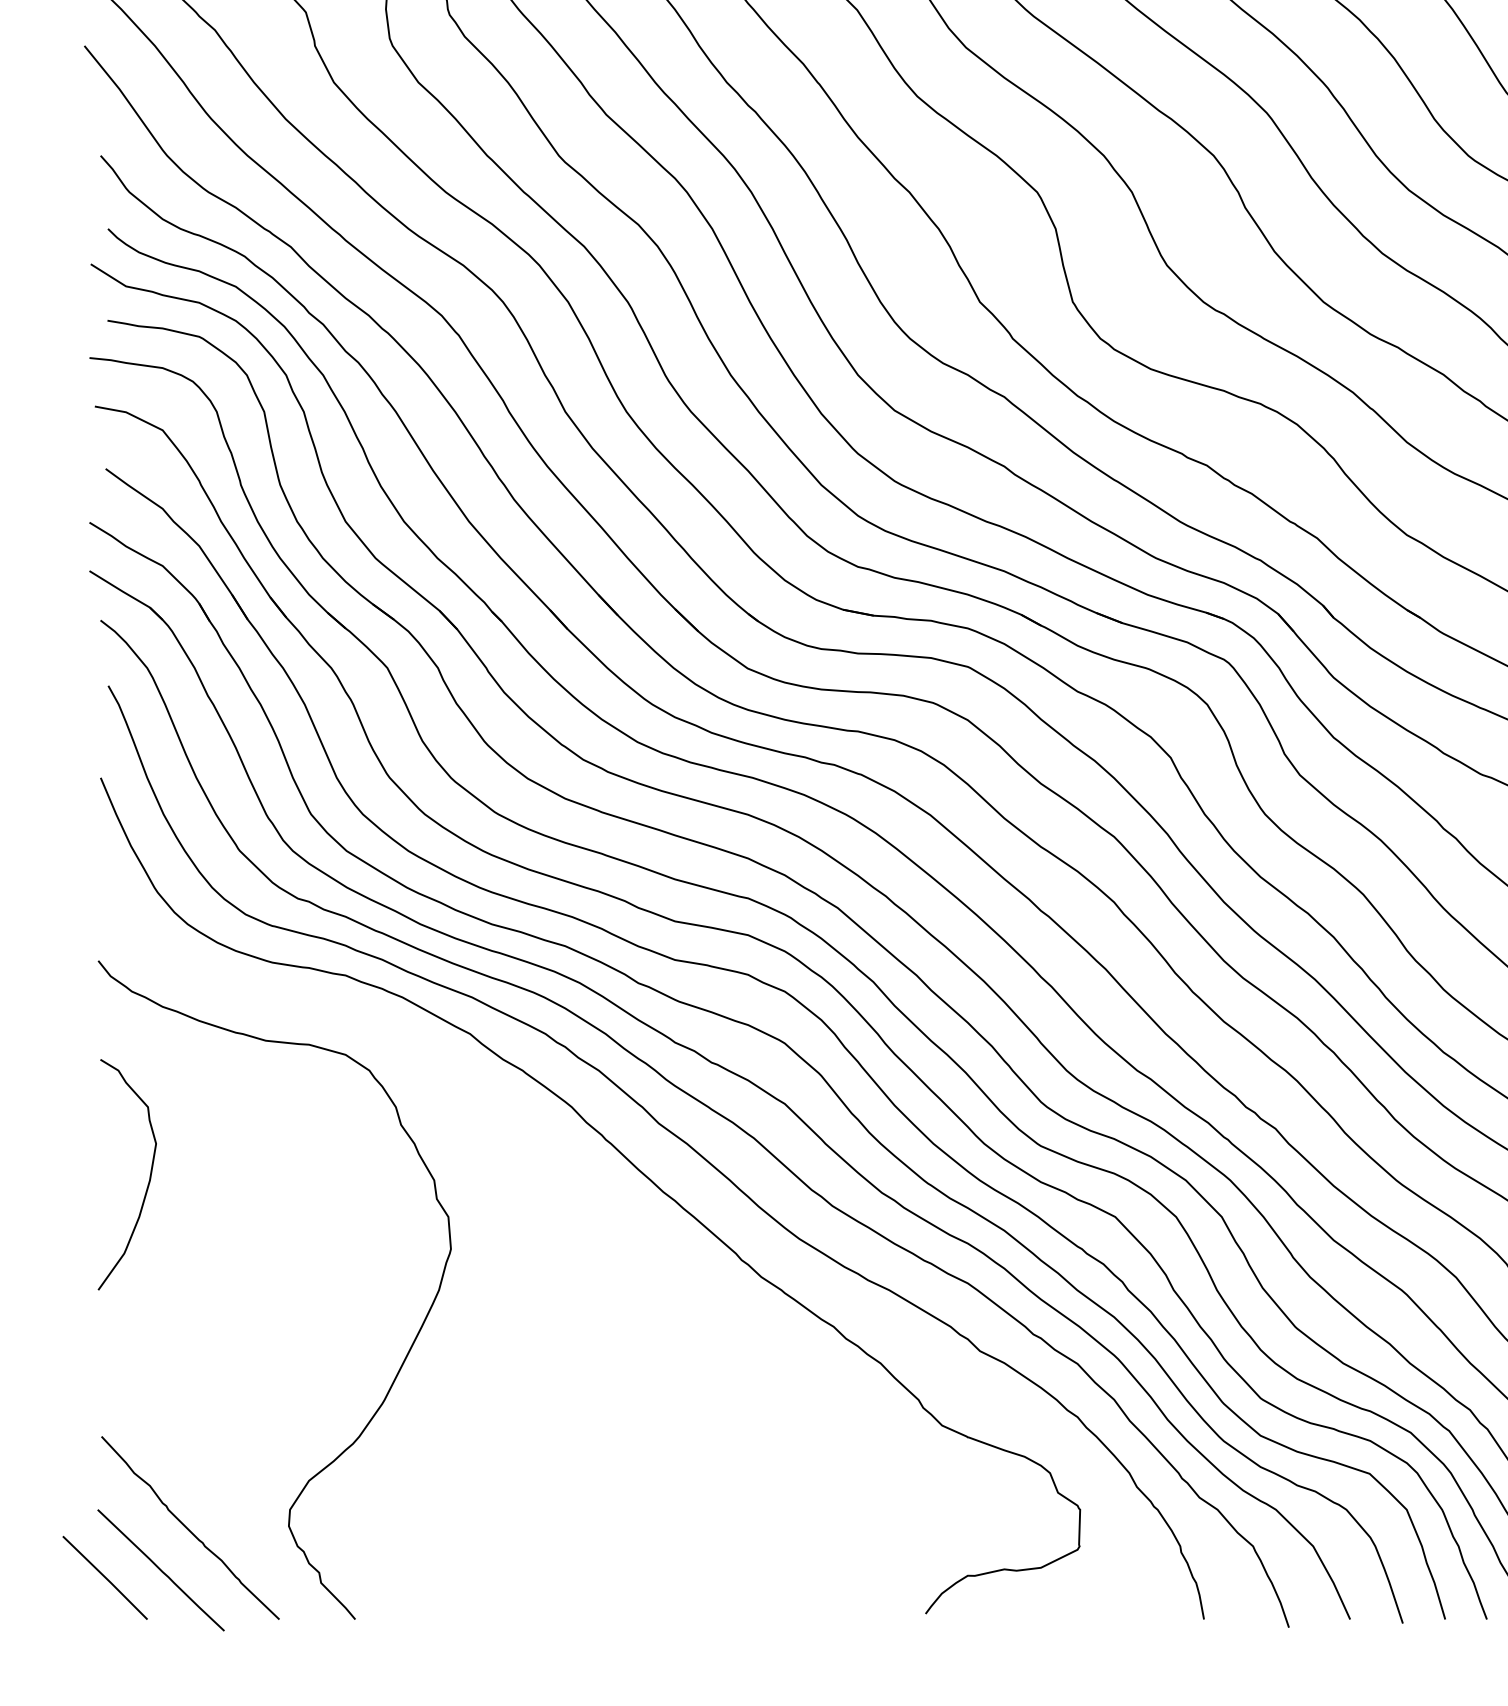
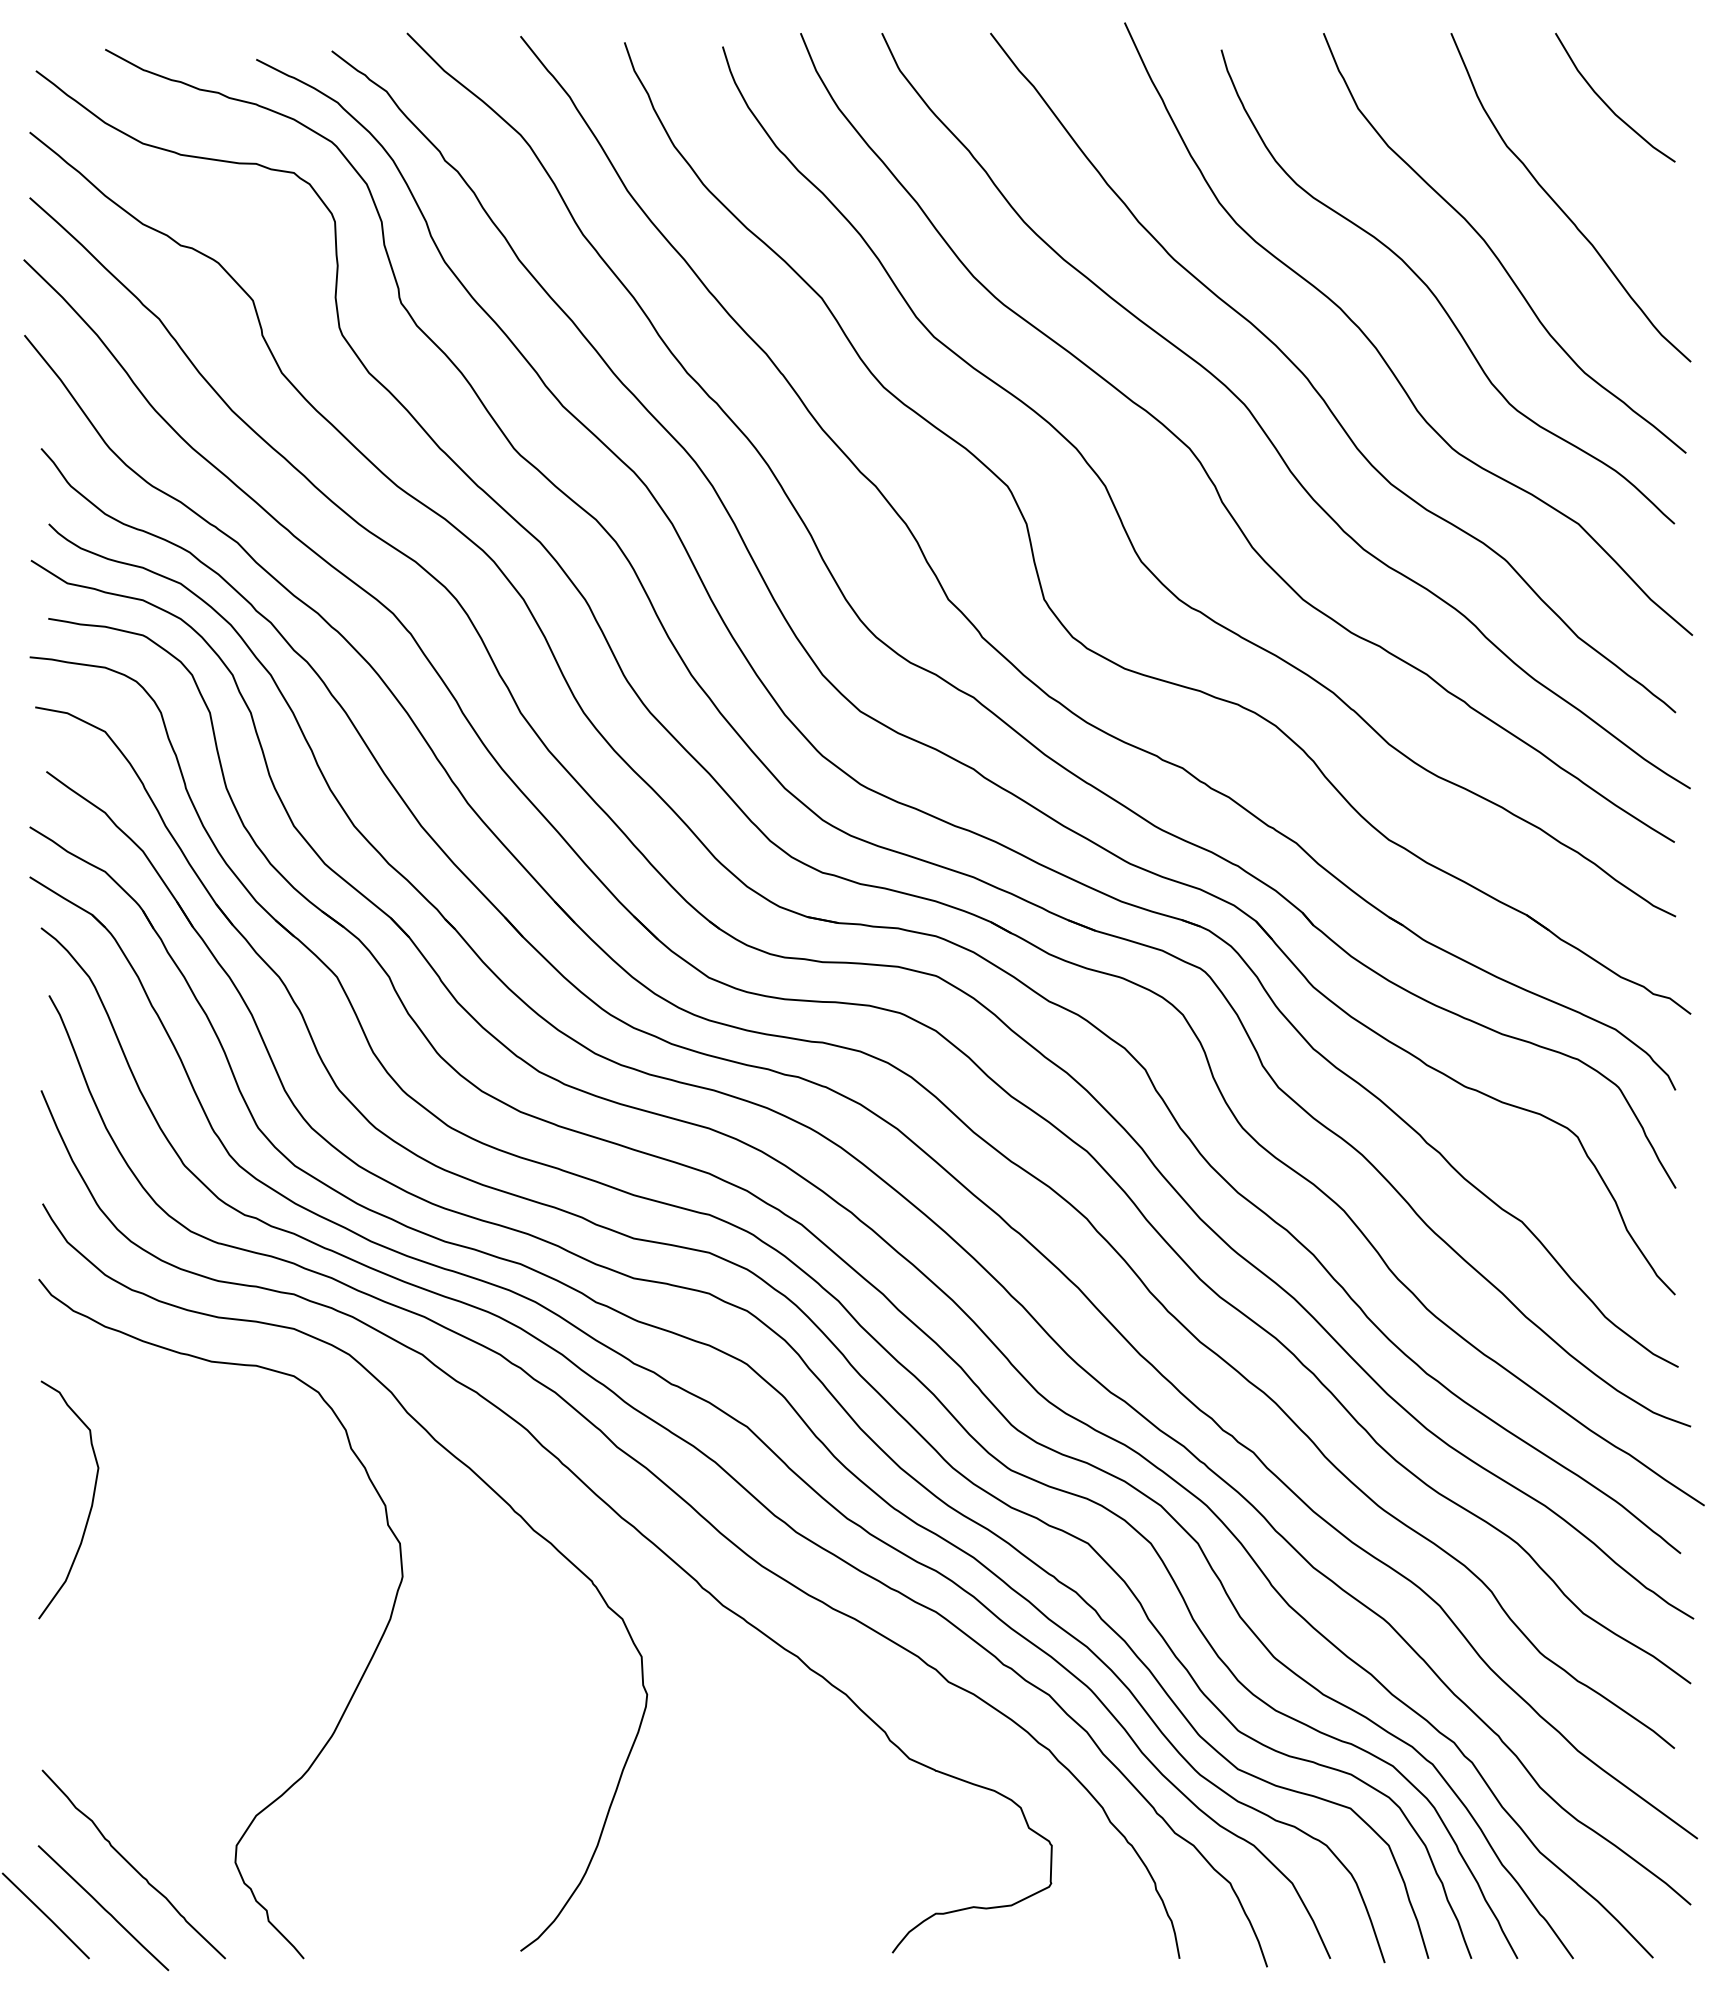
curve: (498, 1131) -> (451, 1455), added

